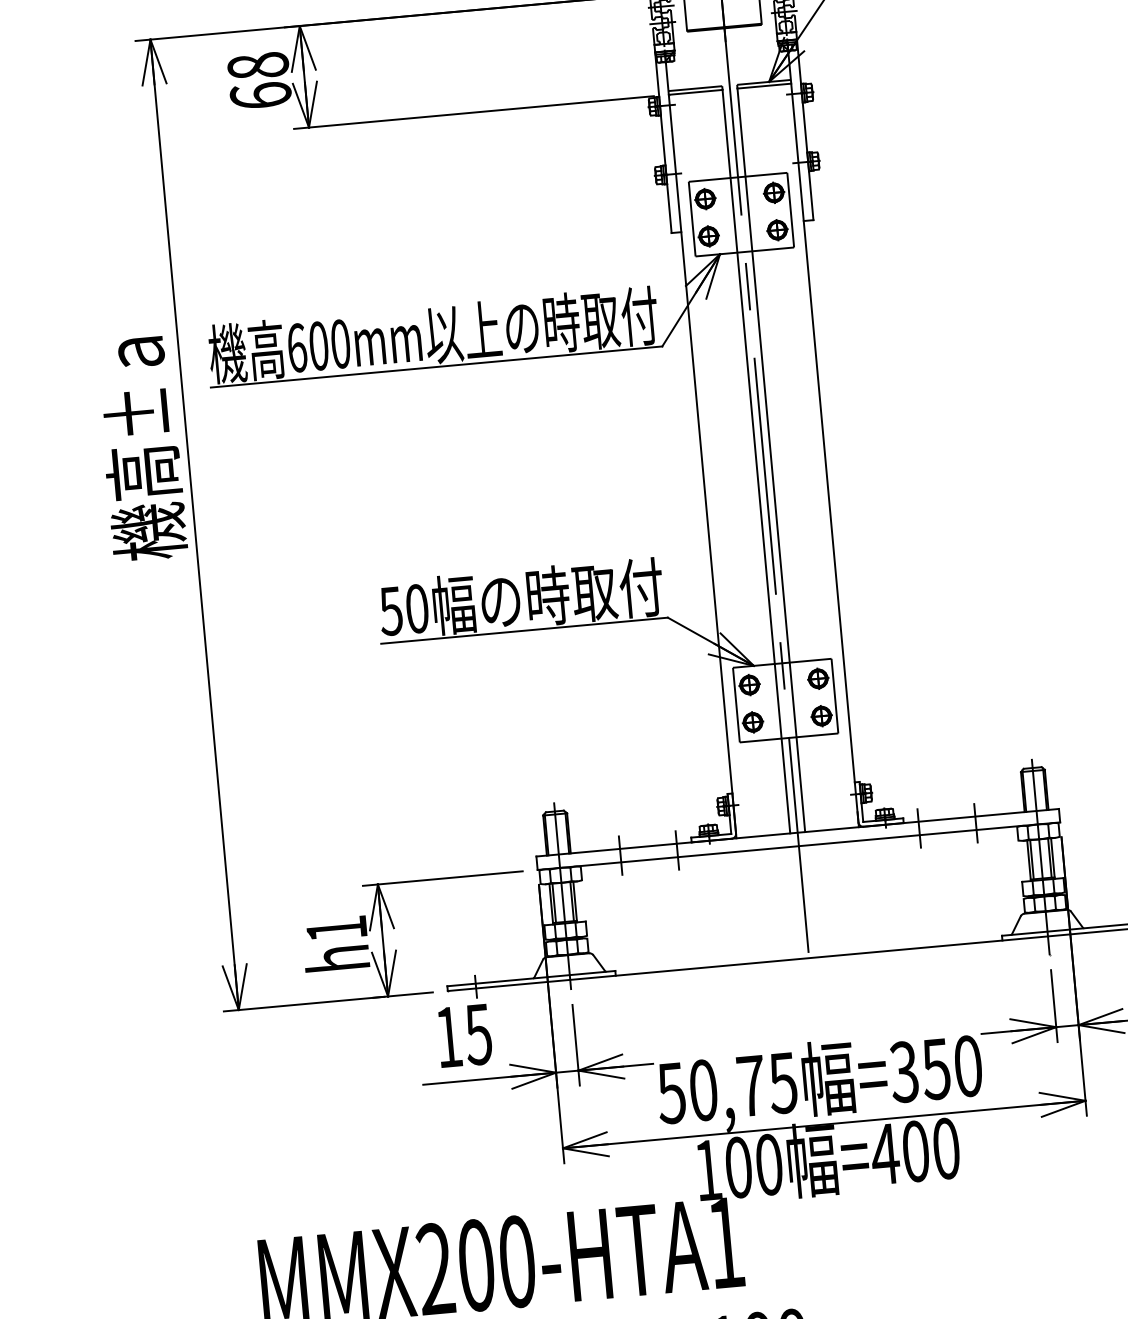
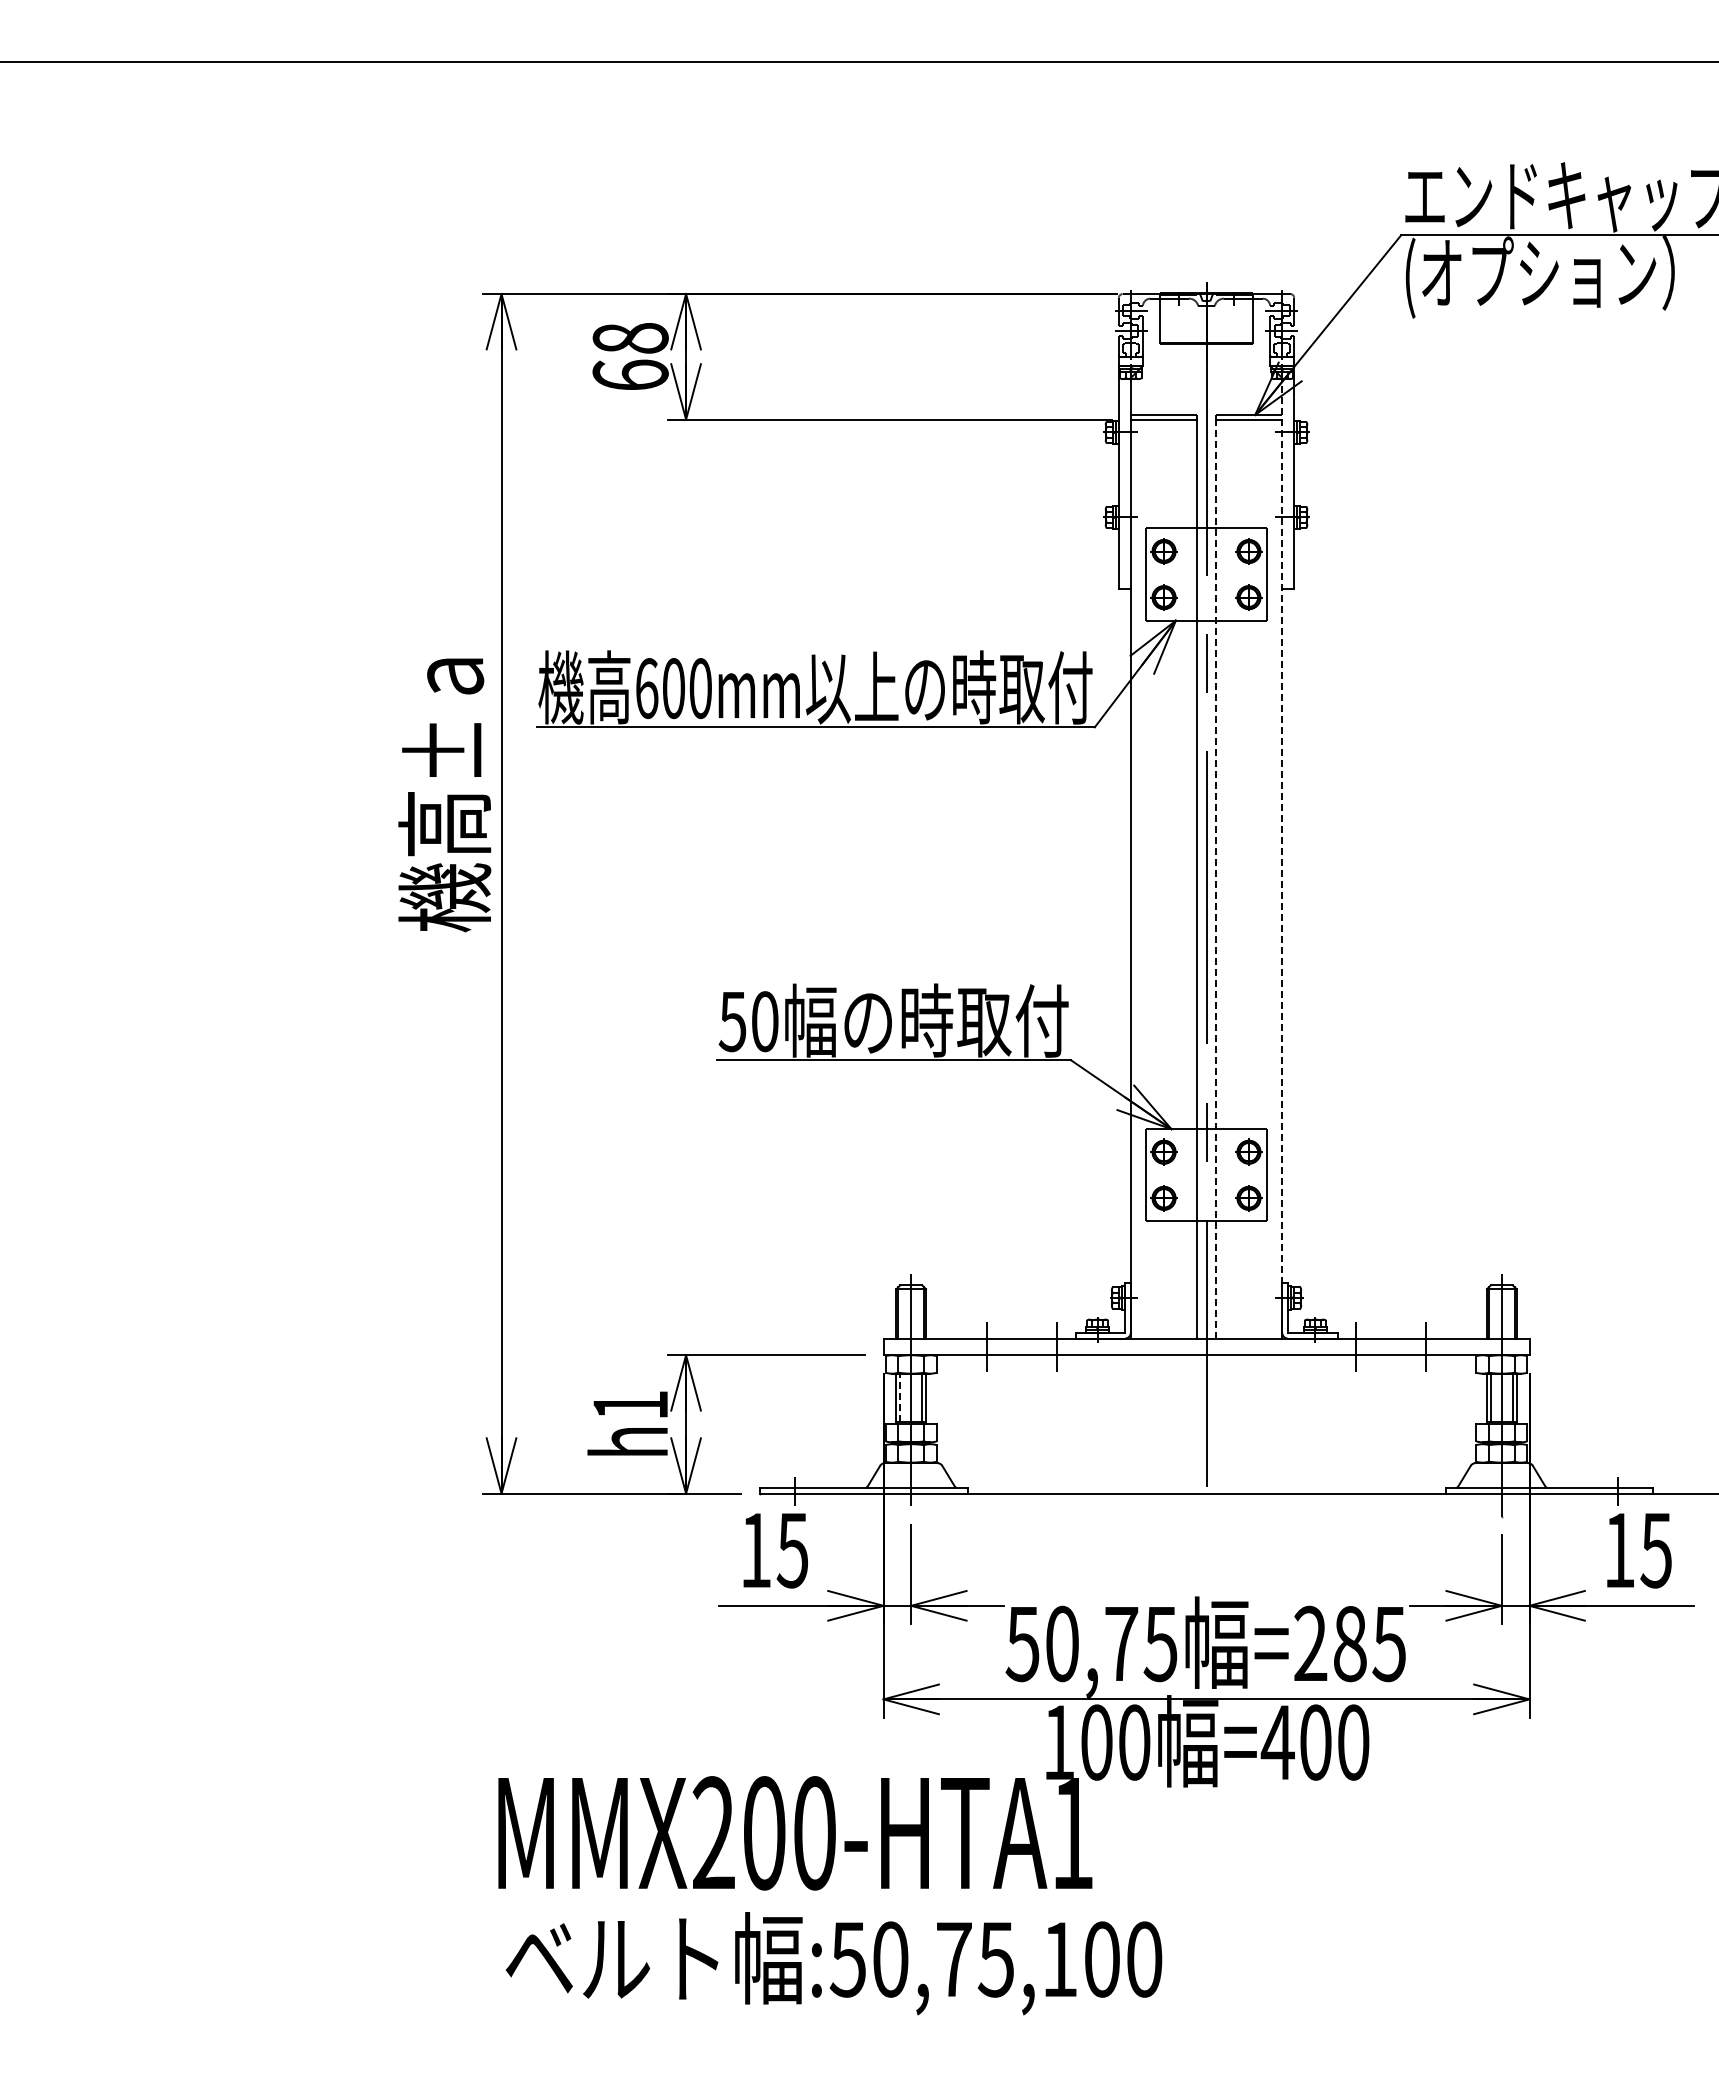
line: (821, 416) -> (1282, 830), solid -> dashed
line: (771, 460) -> (1215, 879), solid -> dashed
line: (554, 902) -> (900, 1397), solid -> dashed
text: (935, 1068) -> (1349, 1643), =350 -> =285

